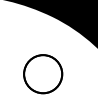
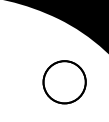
part: (43, 74) -> (65, 82), moved

